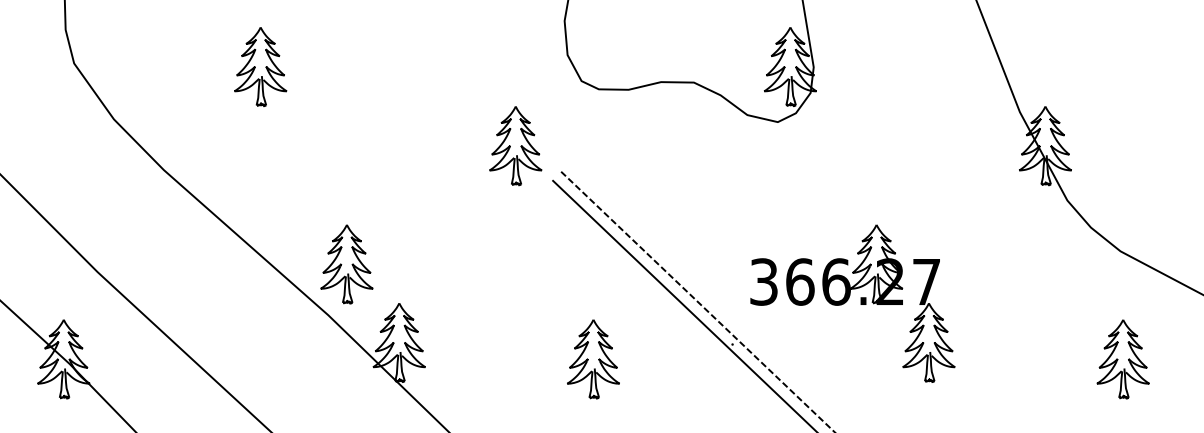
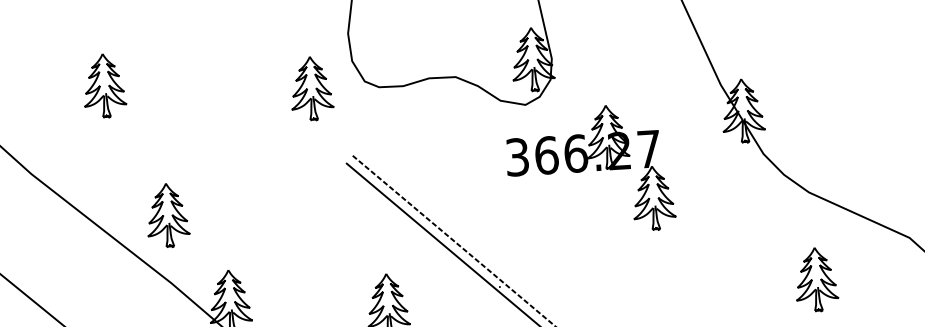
part: (515, 146) -> (311, 89), moved
part: (346, 264) -> (167, 215), moved
part: (852, 303) -> (590, 170), moved

